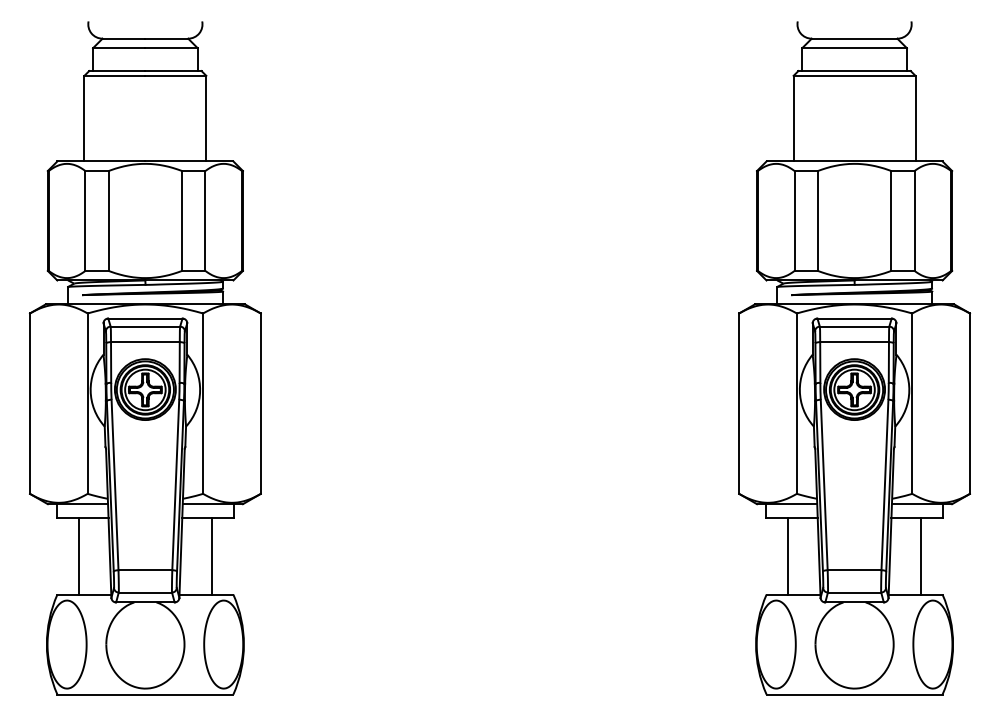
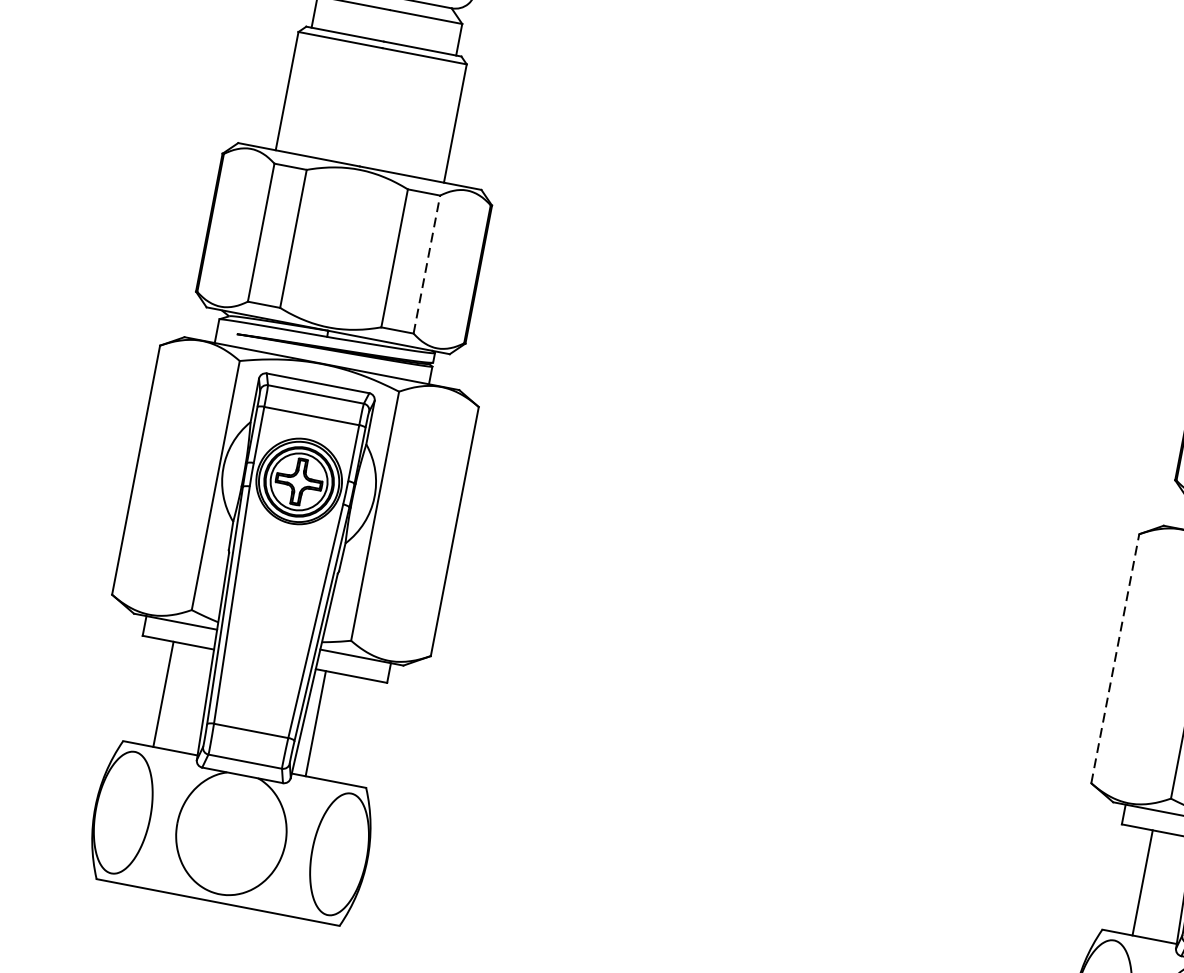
line: (205, 220) -> (427, 263), solid -> dashed
line: (739, 403) -> (1115, 658), solid -> dashed
line: (211, 556) -> (315, 723), moved

